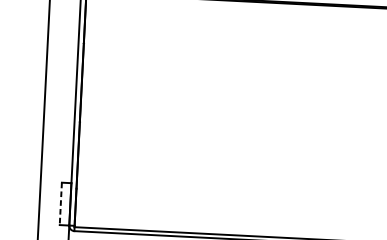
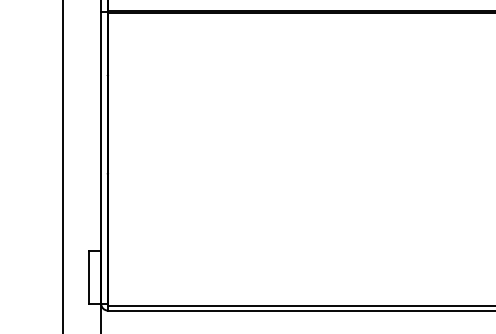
line: (61, 203) -> (89, 277), dashed -> solid

